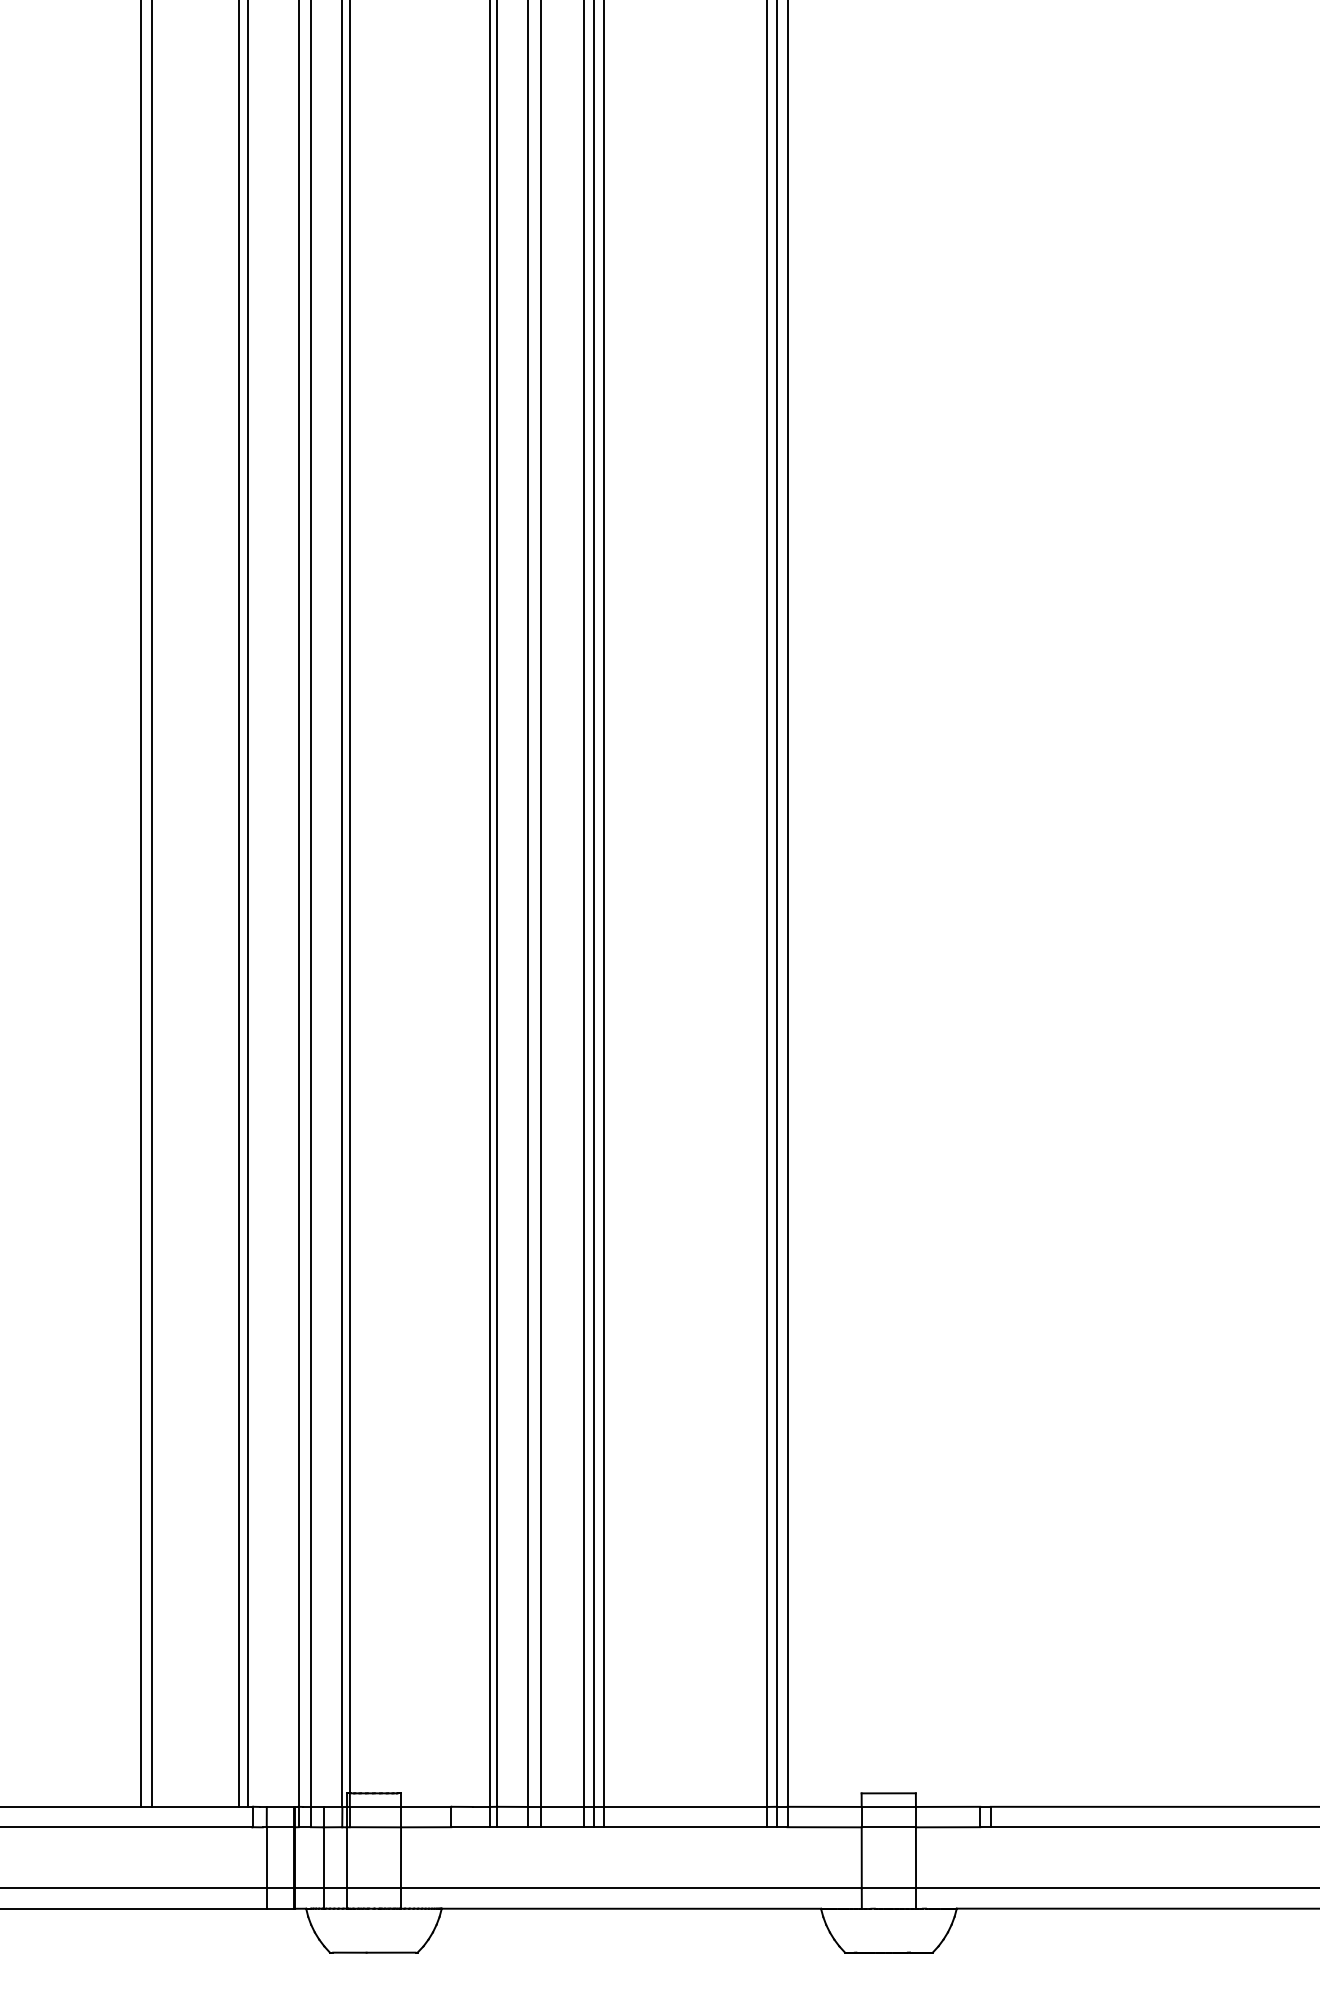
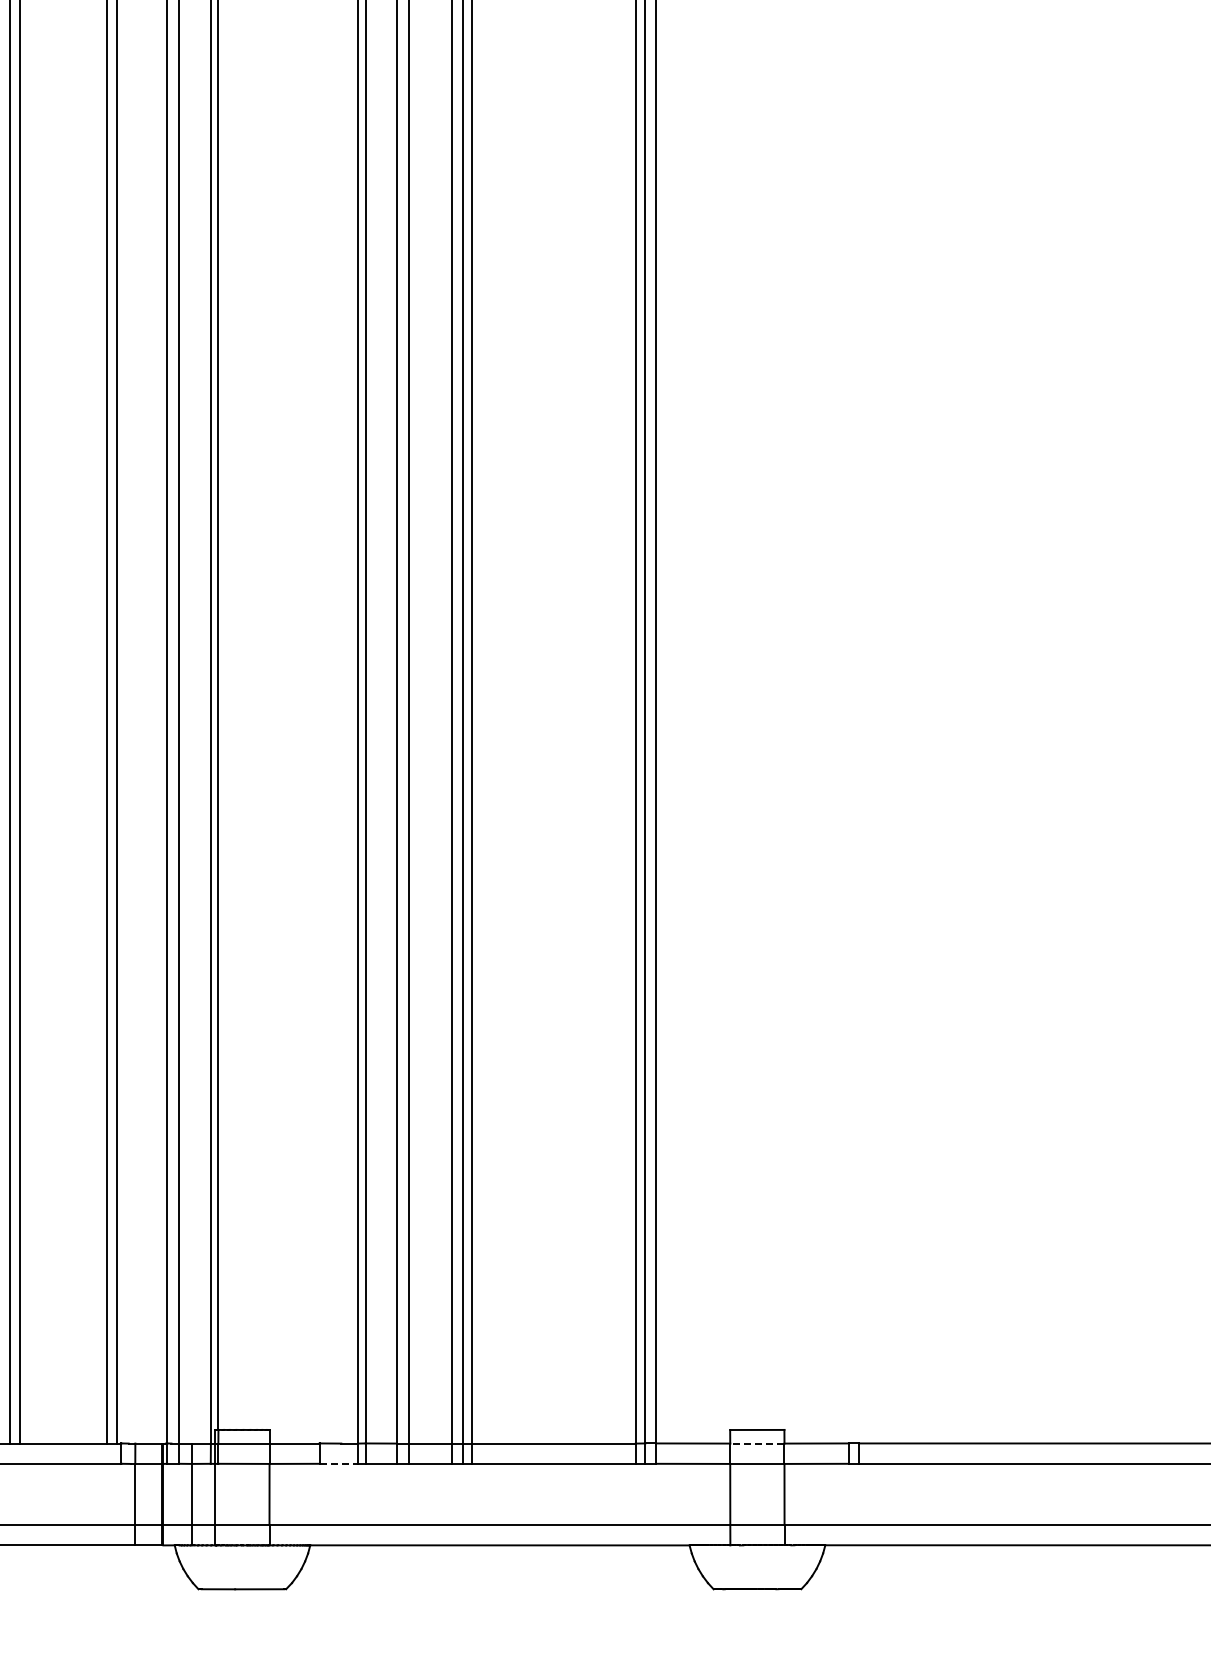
line: (888, 1806) -> (757, 1443), solid -> dashed
line: (470, 1827) -> (339, 1464), solid -> dashed

